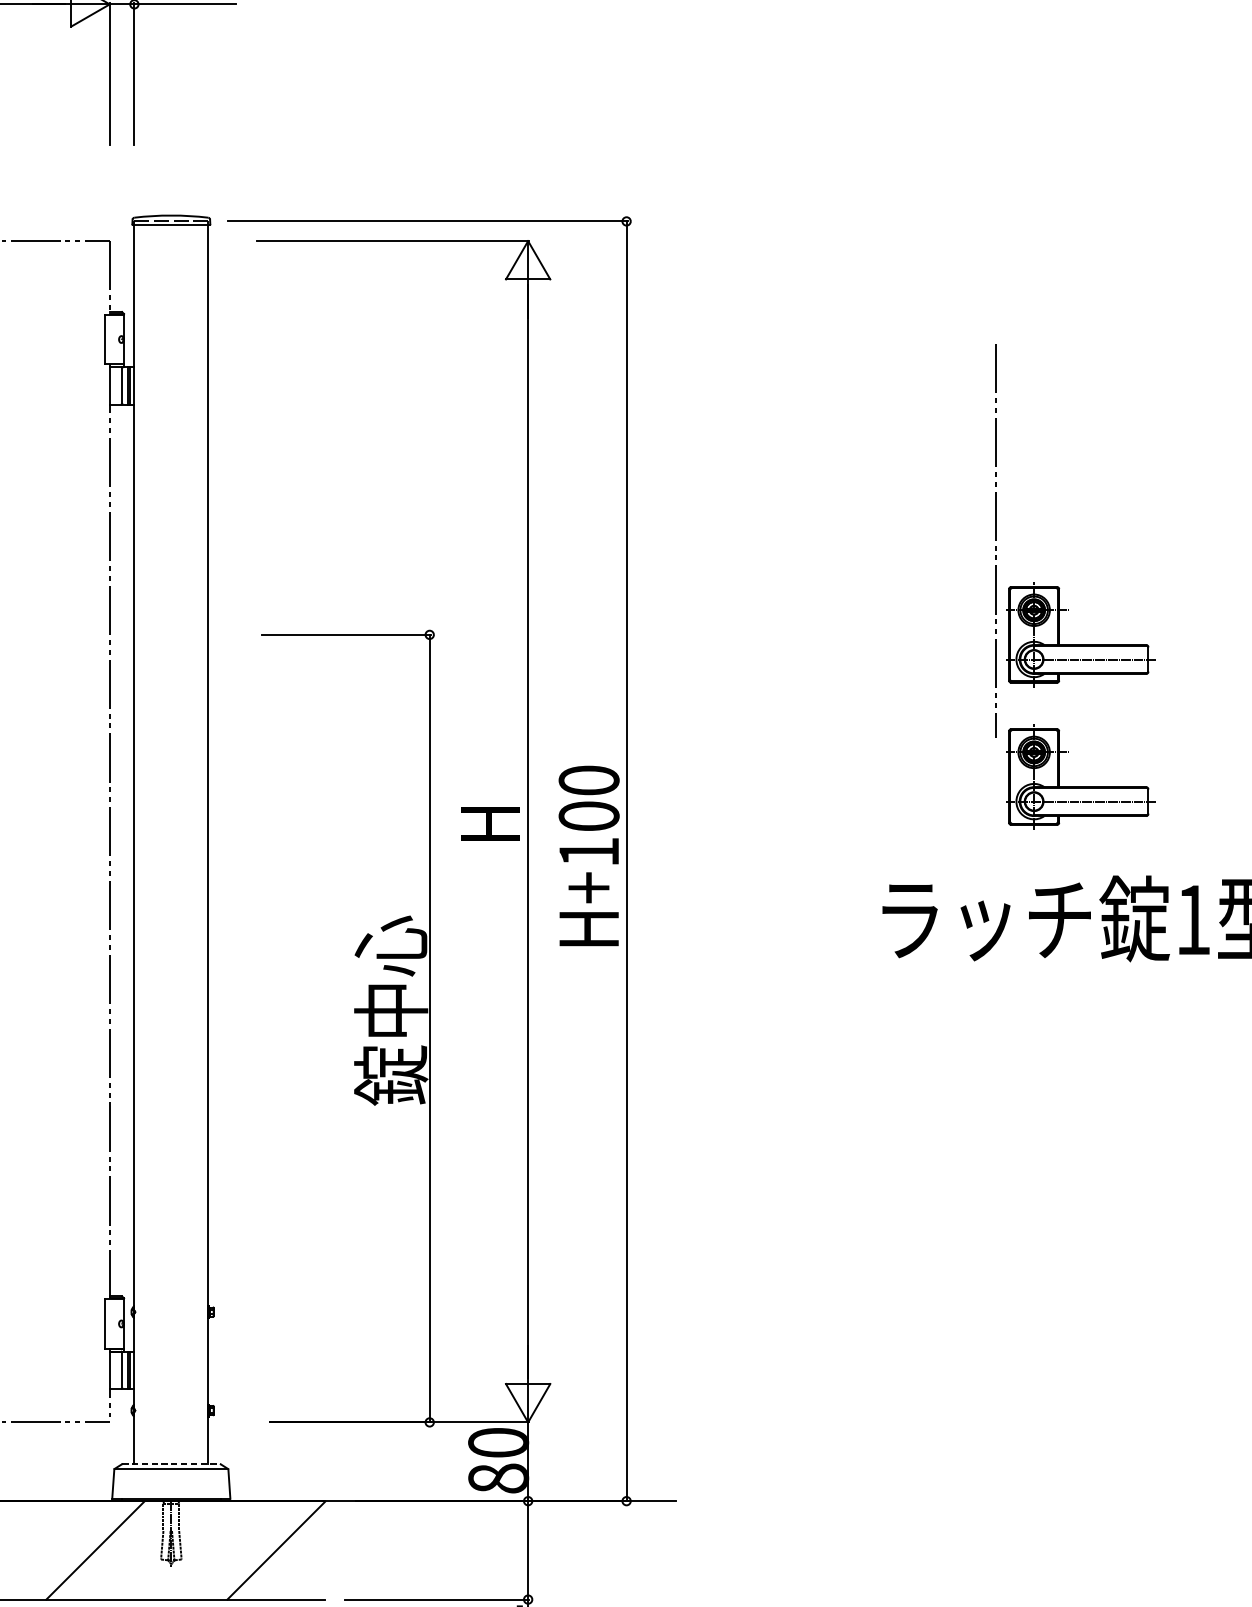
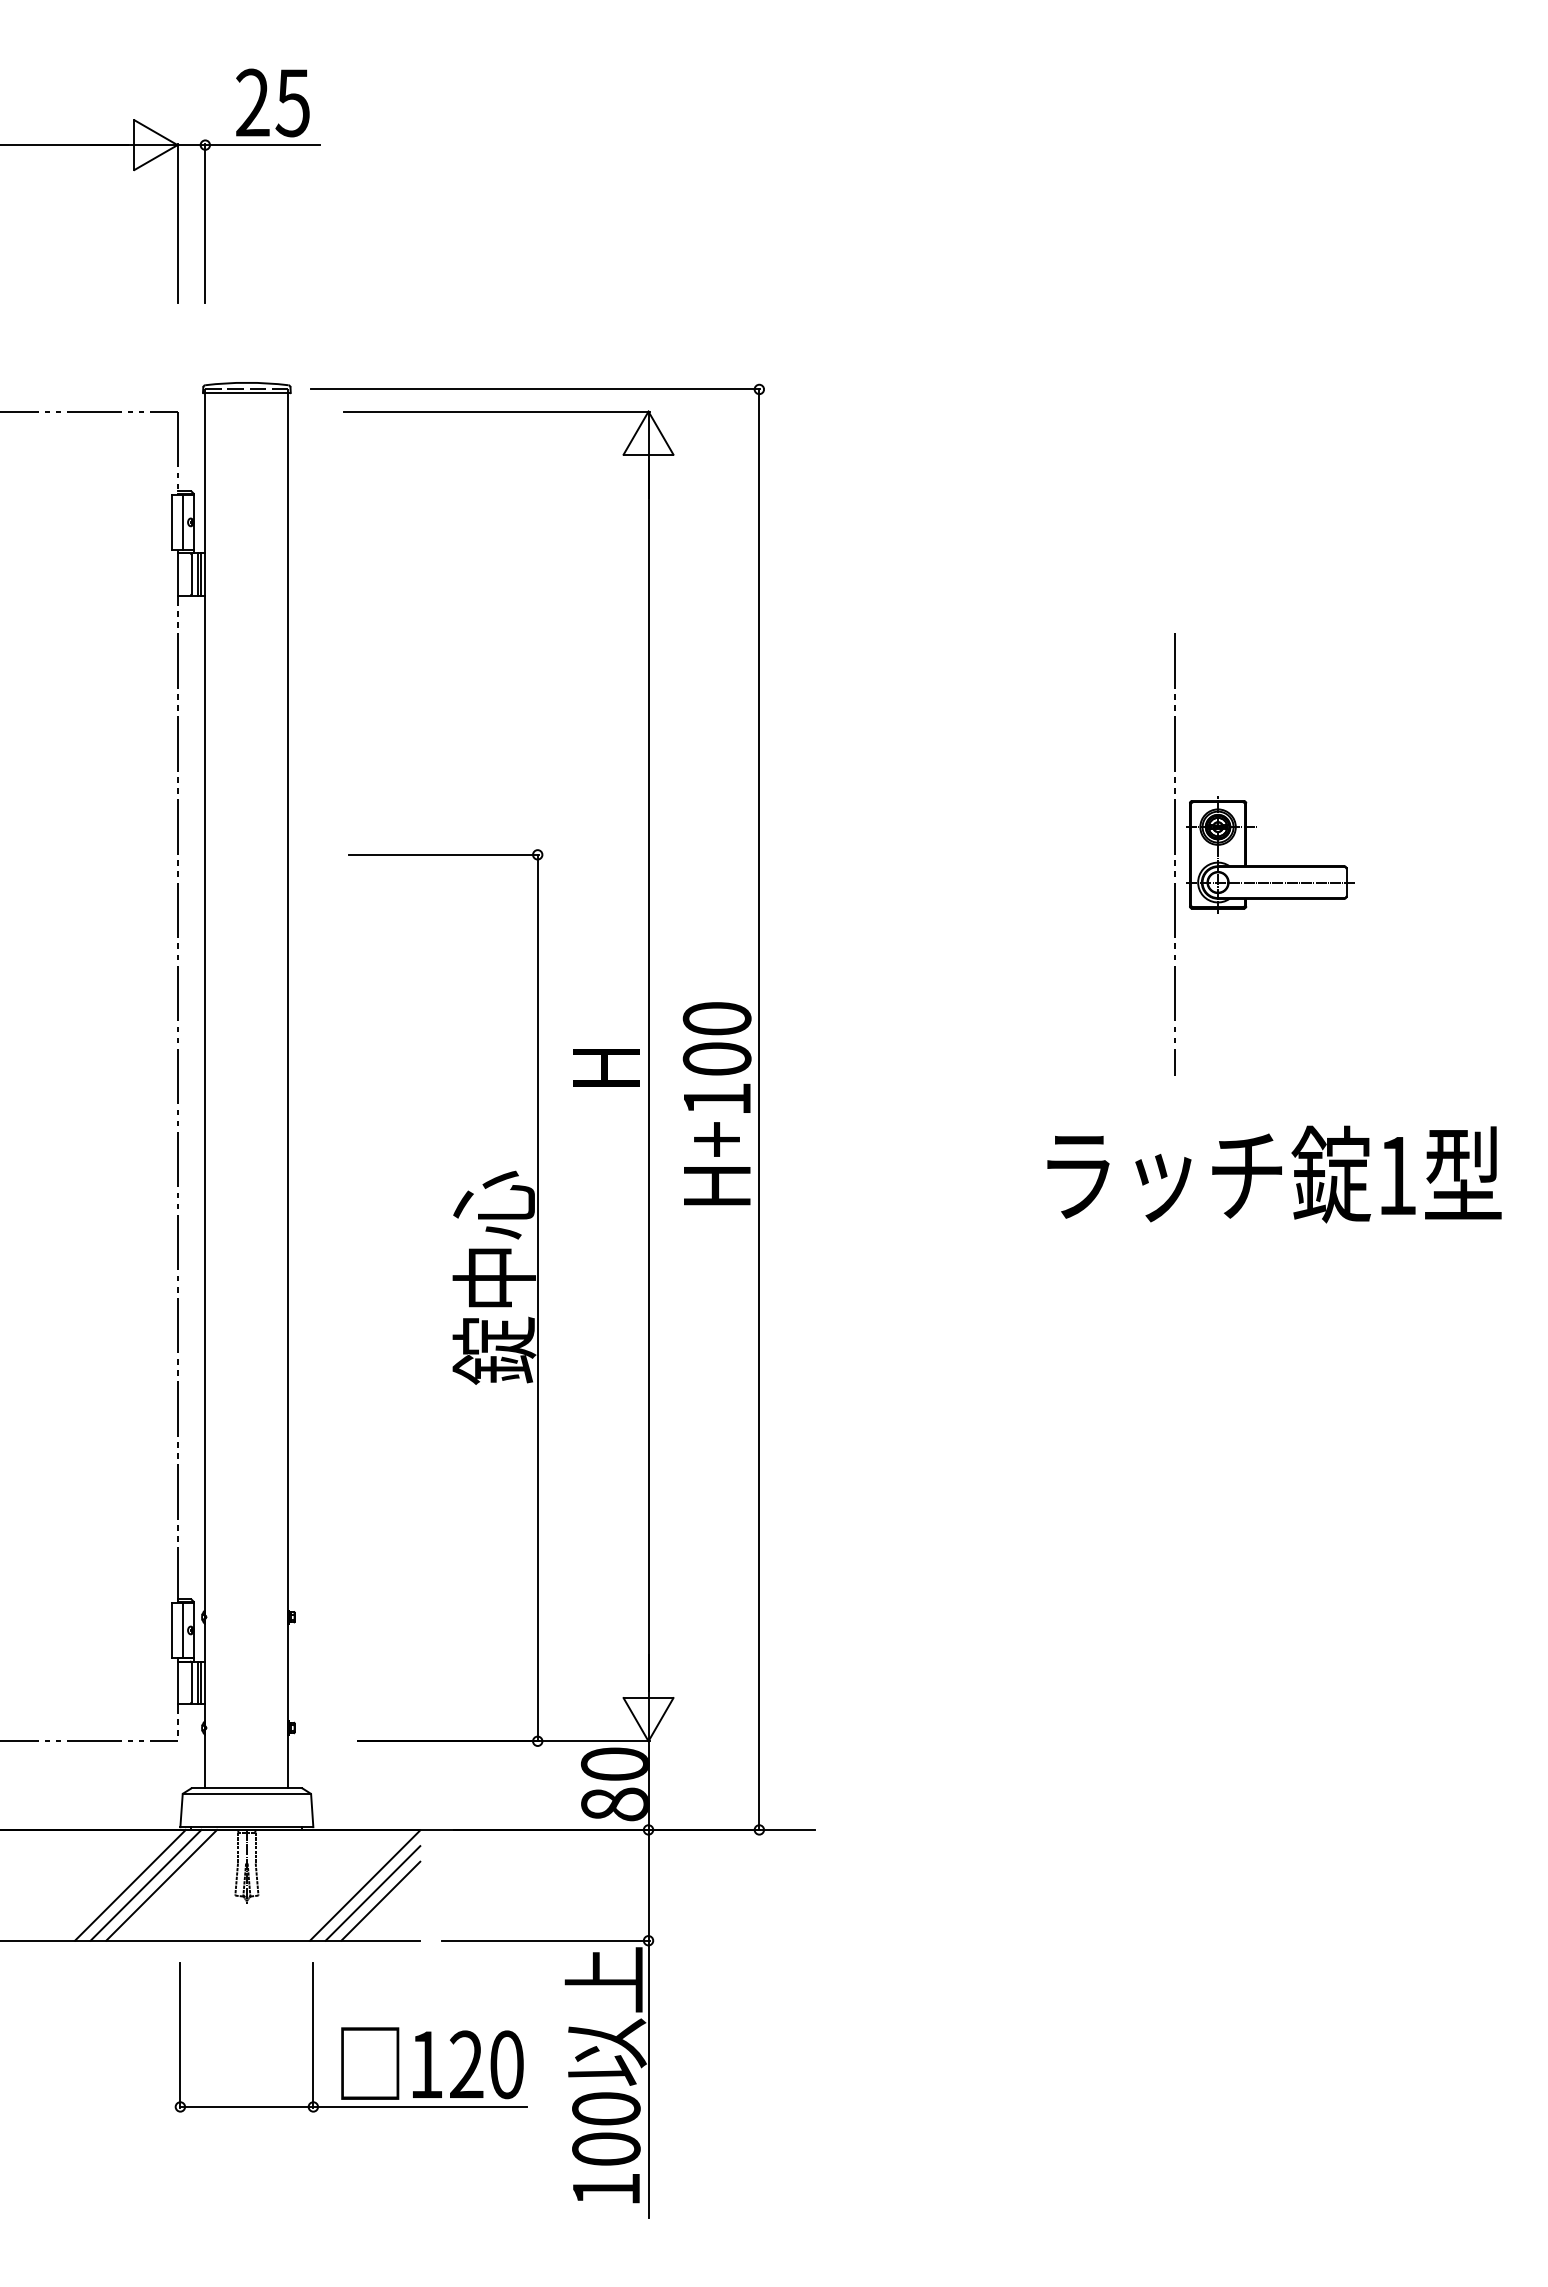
line: (115, 339) -> (183, 522), added
line: (995, 540) -> (1174, 854), moved
part: (1080, 786) -> (1270, 1025), removed
line: (115, 1323) -> (183, 1630), added
line: (171, 1464) -> (247, 1788), dashed -> solid
line: (67, 1549) -> (130, 1884), added
line: (81, 1549) -> (145, 1884), added
line: (282, 1557) -> (372, 1893), added
line: (290, 1563) -> (380, 1900), added

